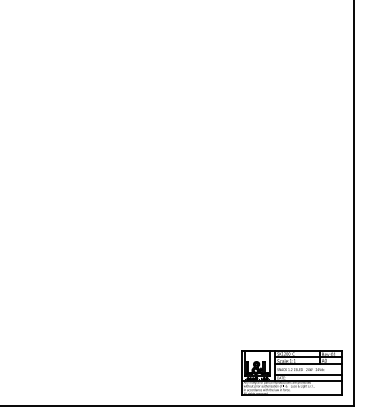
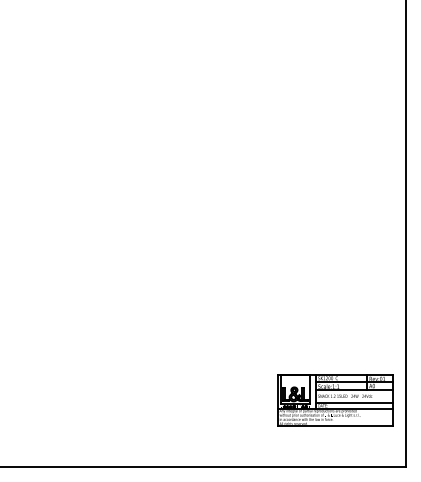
part: (292, 373) -> (335, 400), moved

